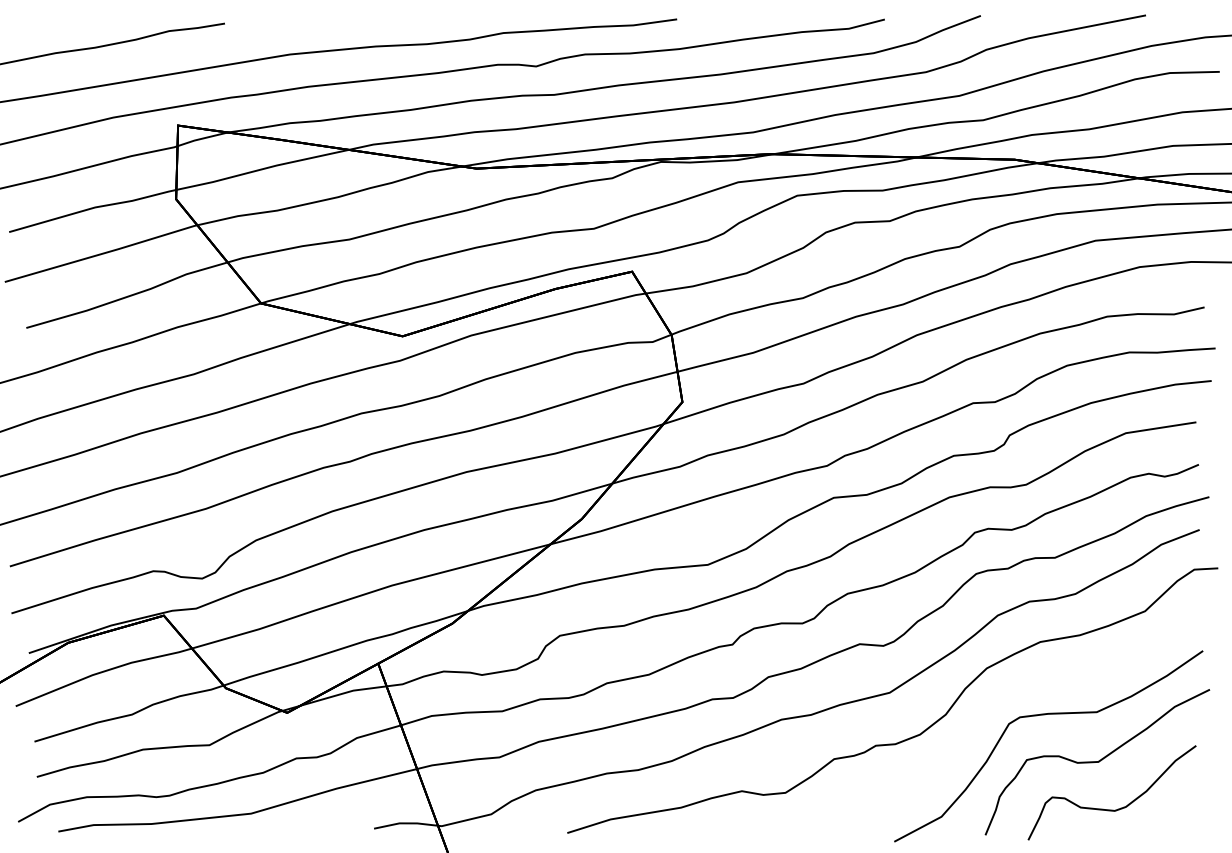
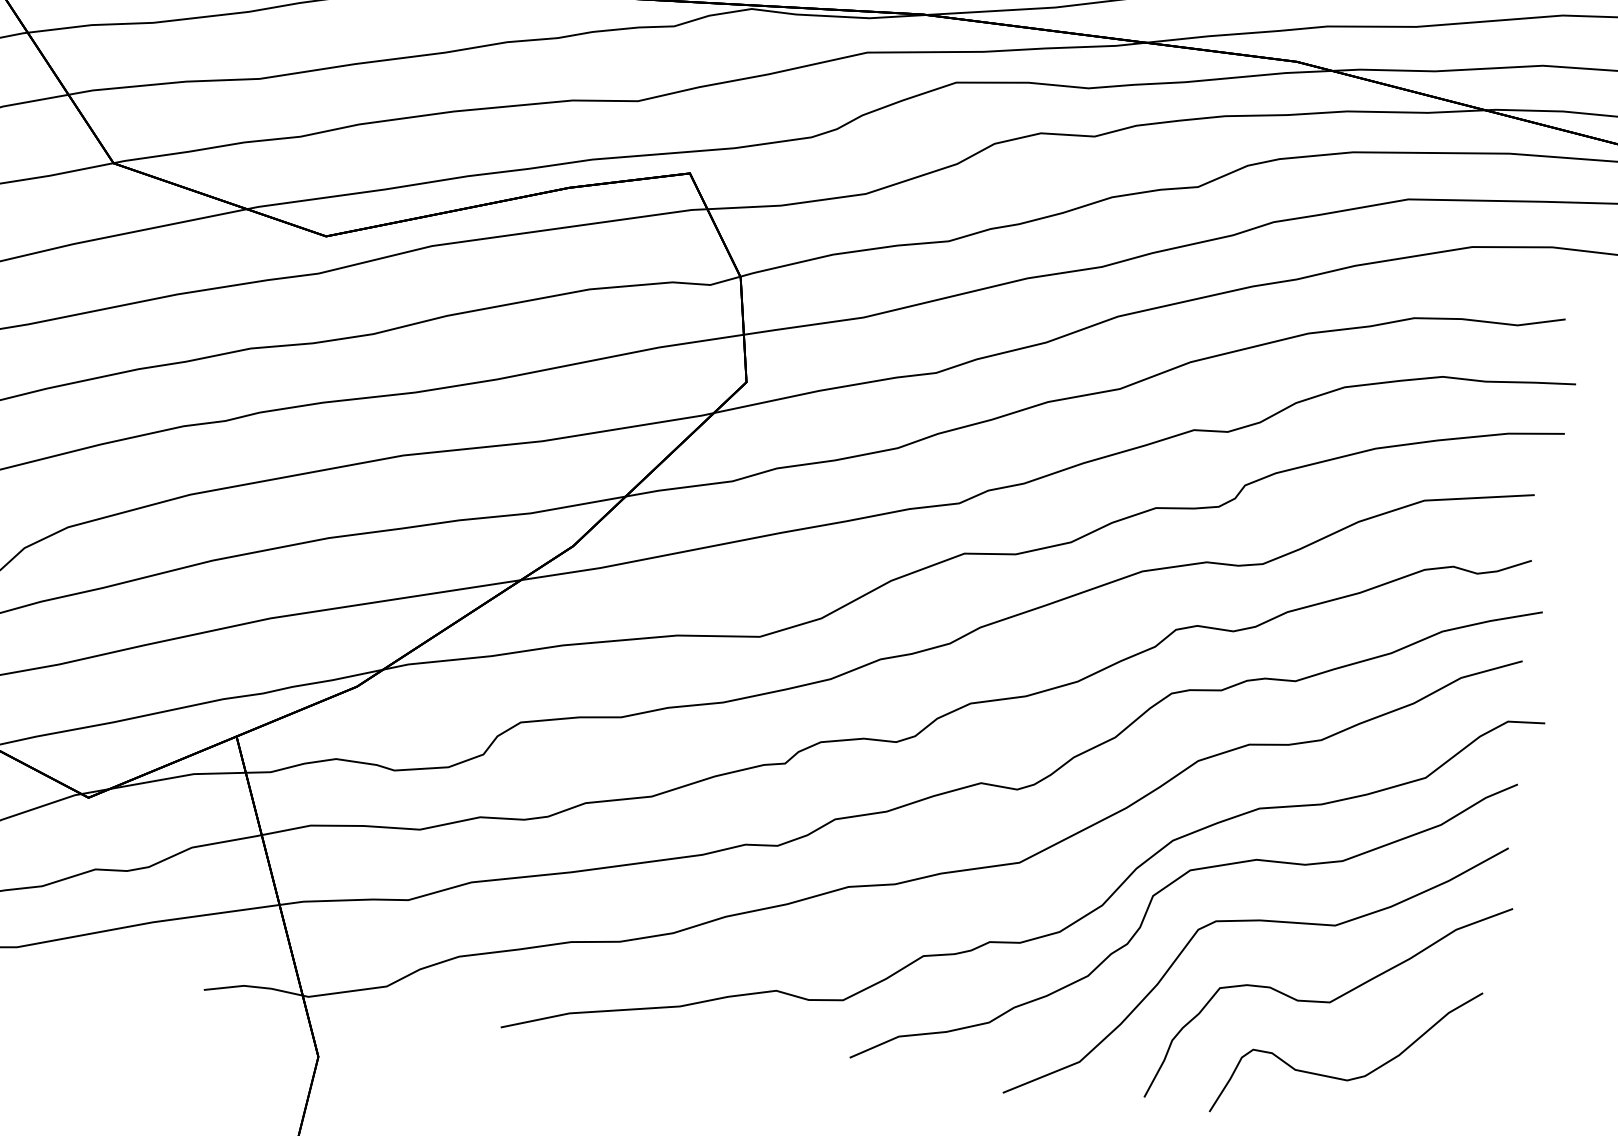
curve: (986, 699) -> (1167, 888), added

